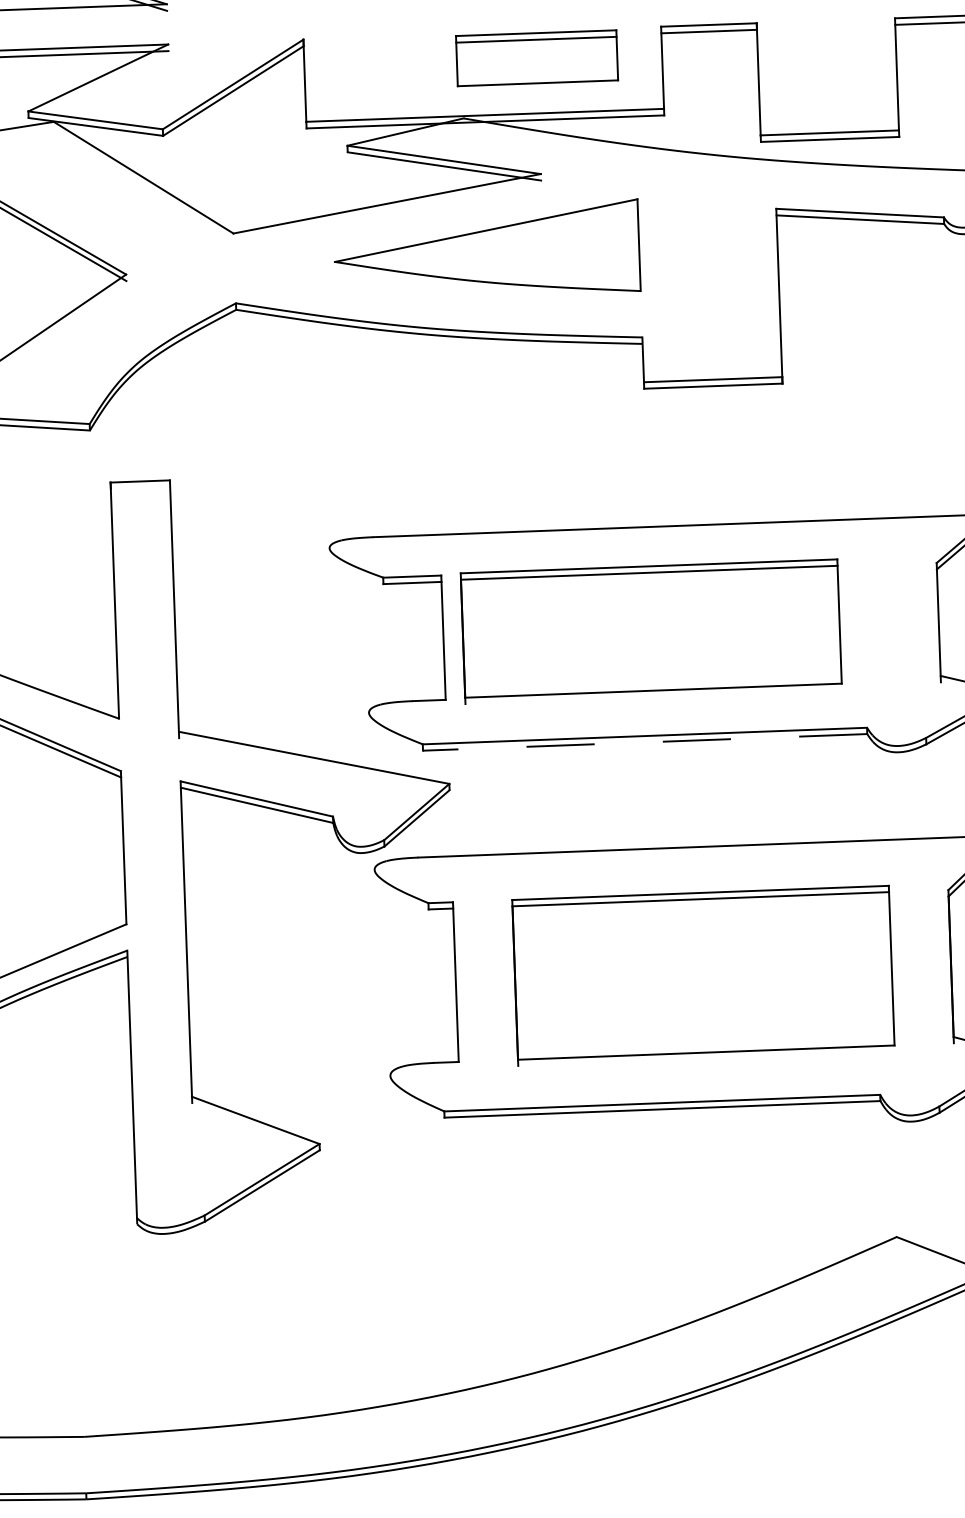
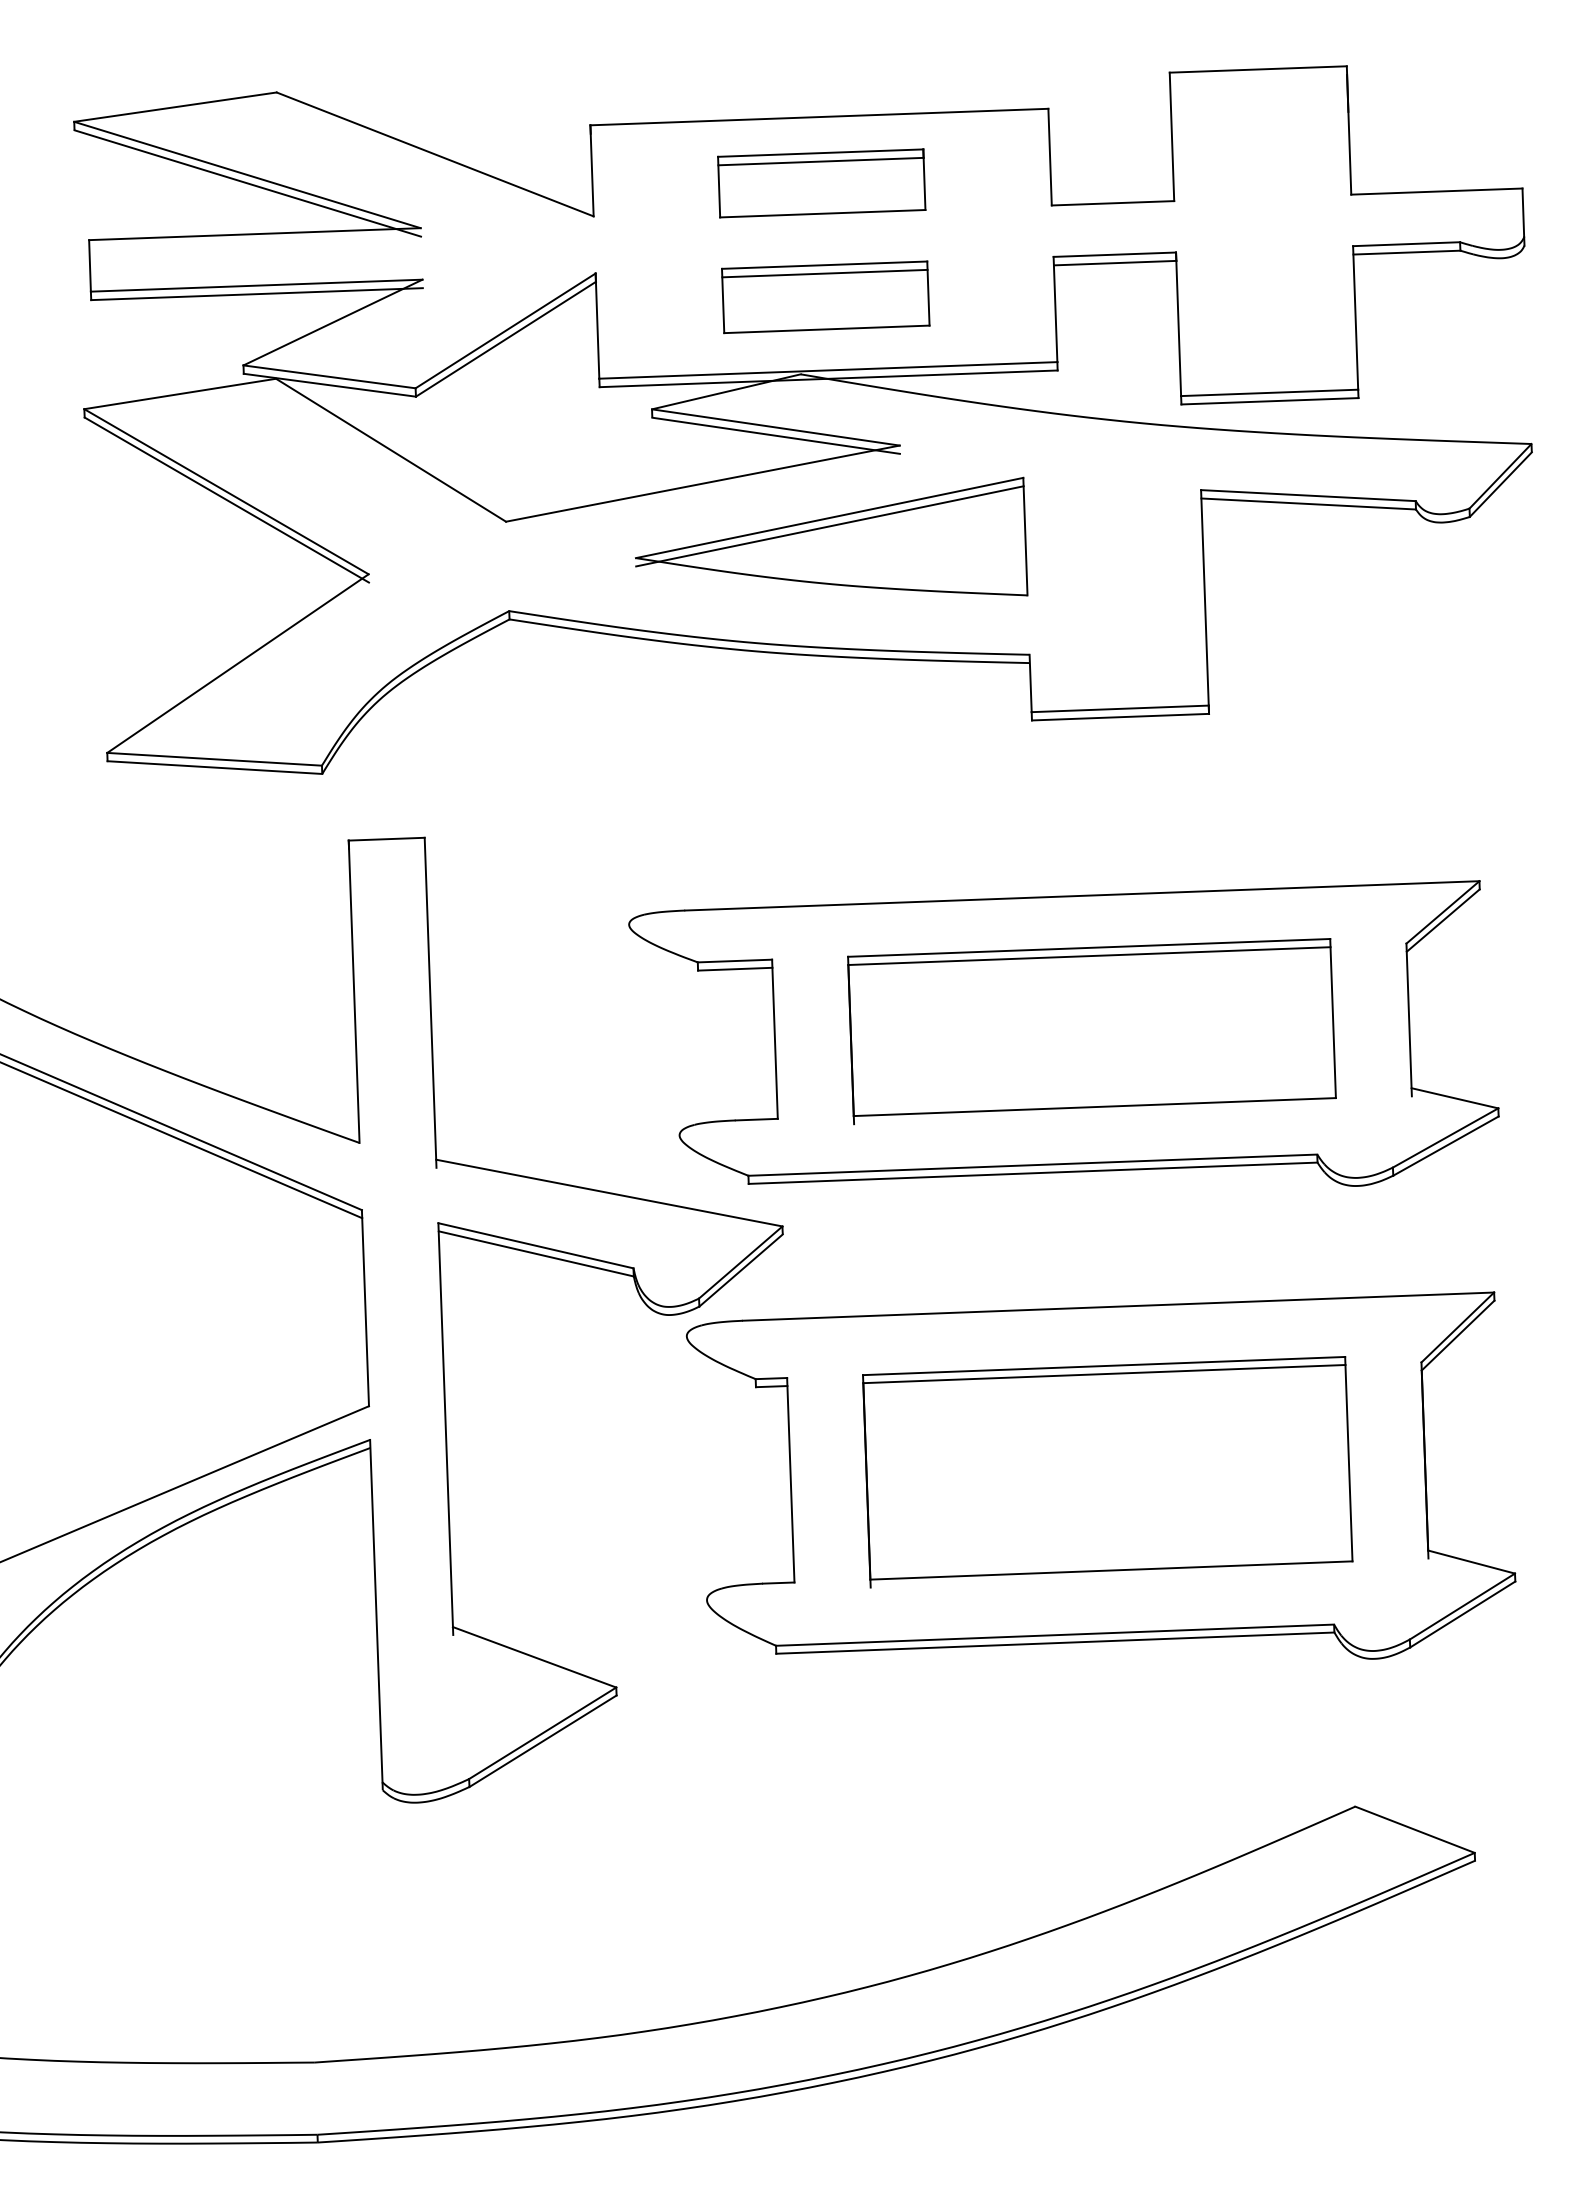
part: (536, 58) -> (825, 297), moved
line: (486, 237) -> (829, 526), added
part: (650, 631) -> (1091, 1031), moved
line: (645, 742) -> (1033, 1173), dashed -> solid

